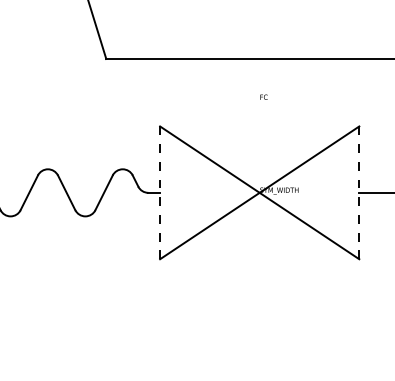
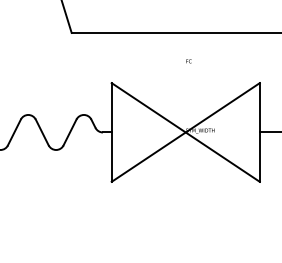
line: (160, 192) -> (111, 132), dashed -> solid
line: (359, 192) -> (259, 132), dashed -> solid

